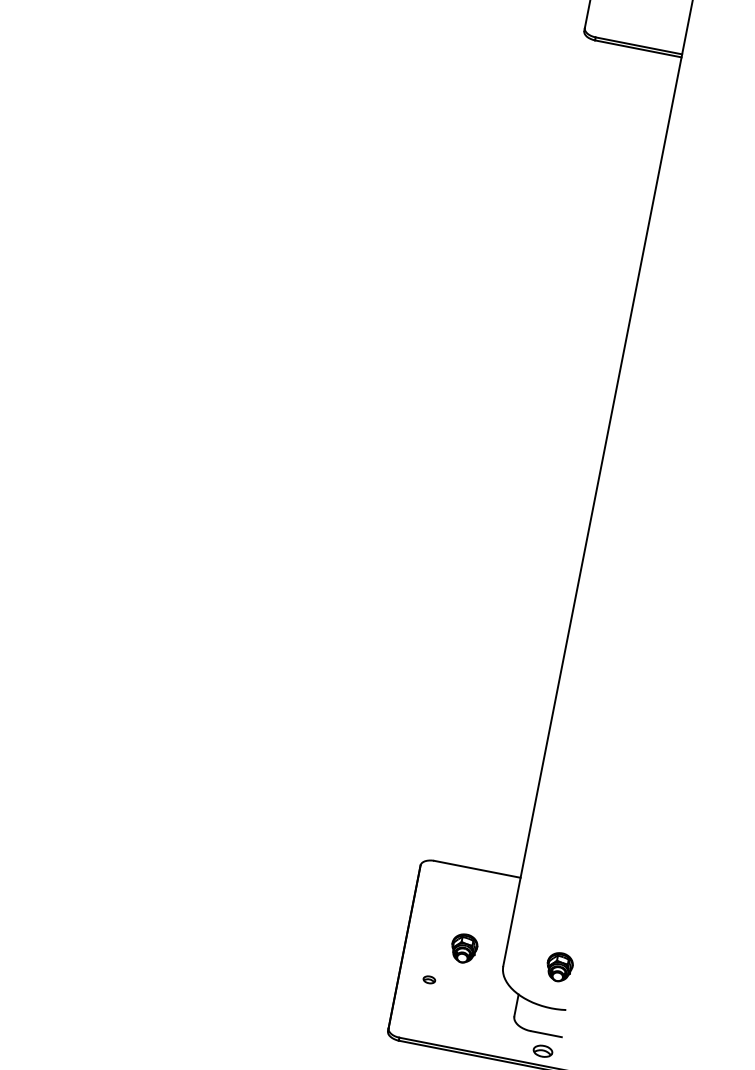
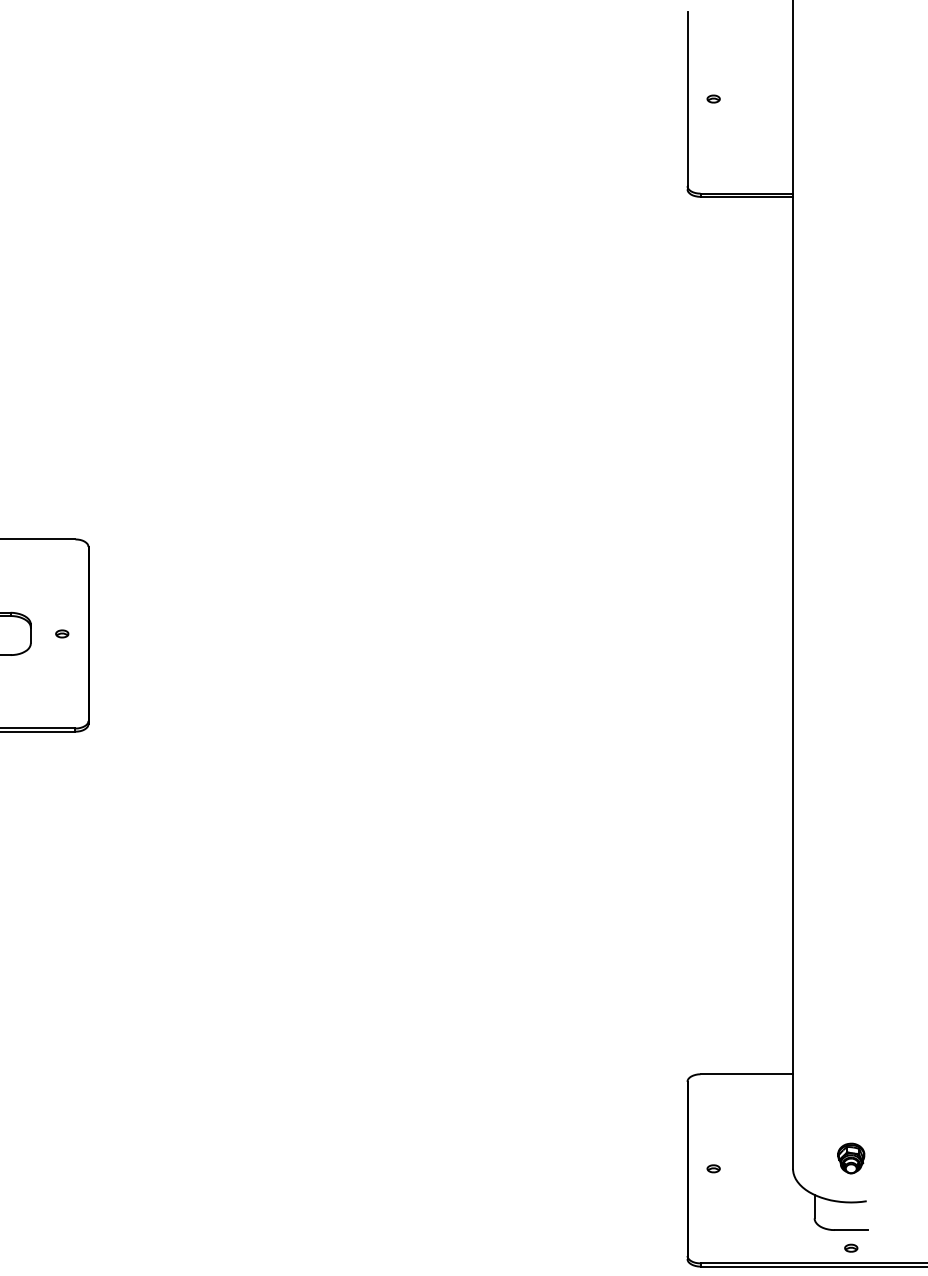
part: (464, 948) -> (749, 1158), removed
part: (429, 979) -> (713, 1168), moved
part: (543, 1050) -> (851, 1247), size x0.62

